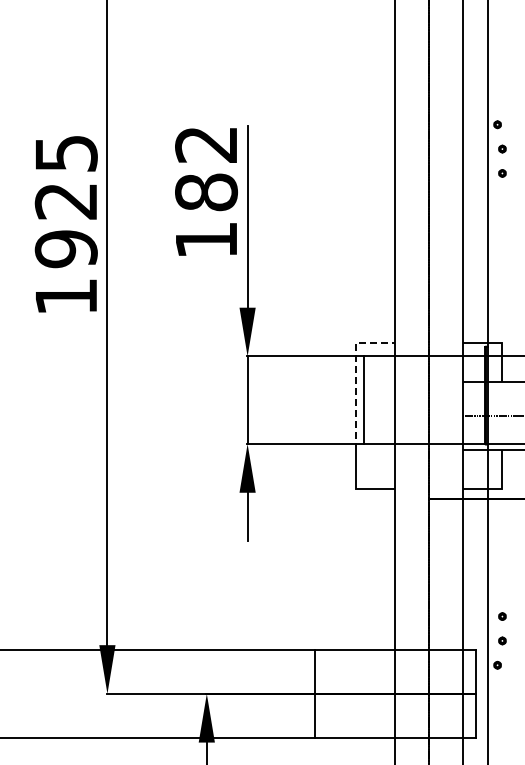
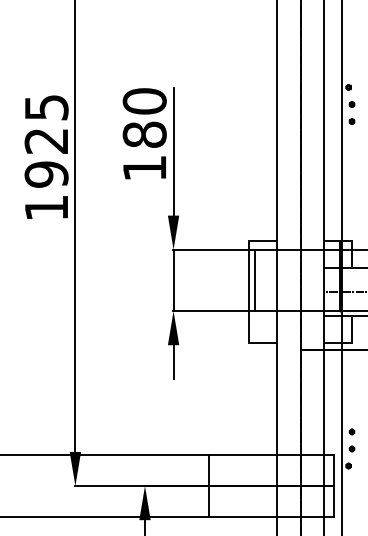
text: (206, 144) -> (144, 101), 182 -> 180
line: (355, 376) -> (249, 263), dashed -> solid
line: (315, 693) -> (209, 485), moved

